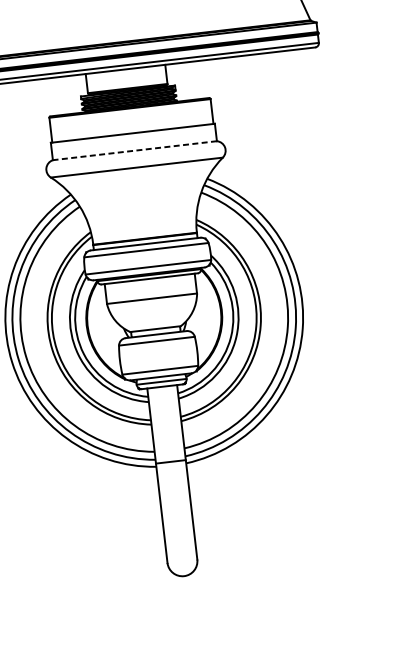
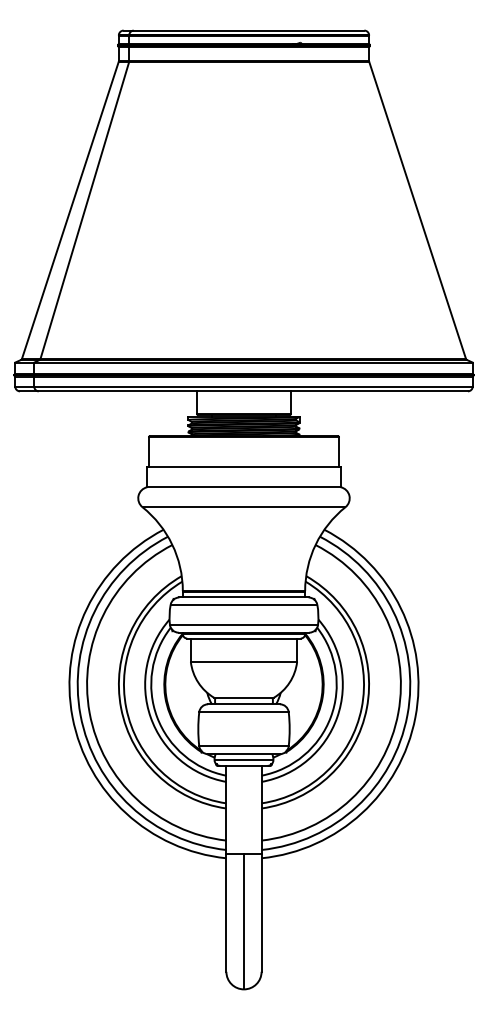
line: (135, 150) -> (244, 487), dashed -> solid
line: (177, 518) -> (244, 921), added

